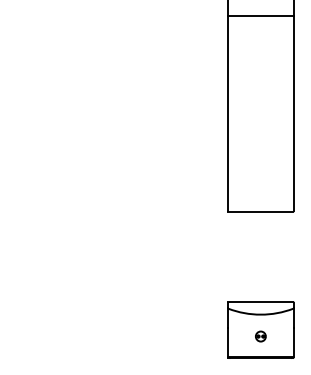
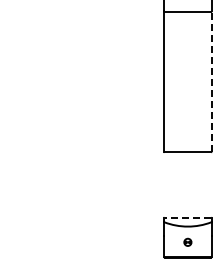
line: (293, 113) -> (211, 81), solid -> dashed
line: (260, 302) -> (187, 217), solid -> dashed

